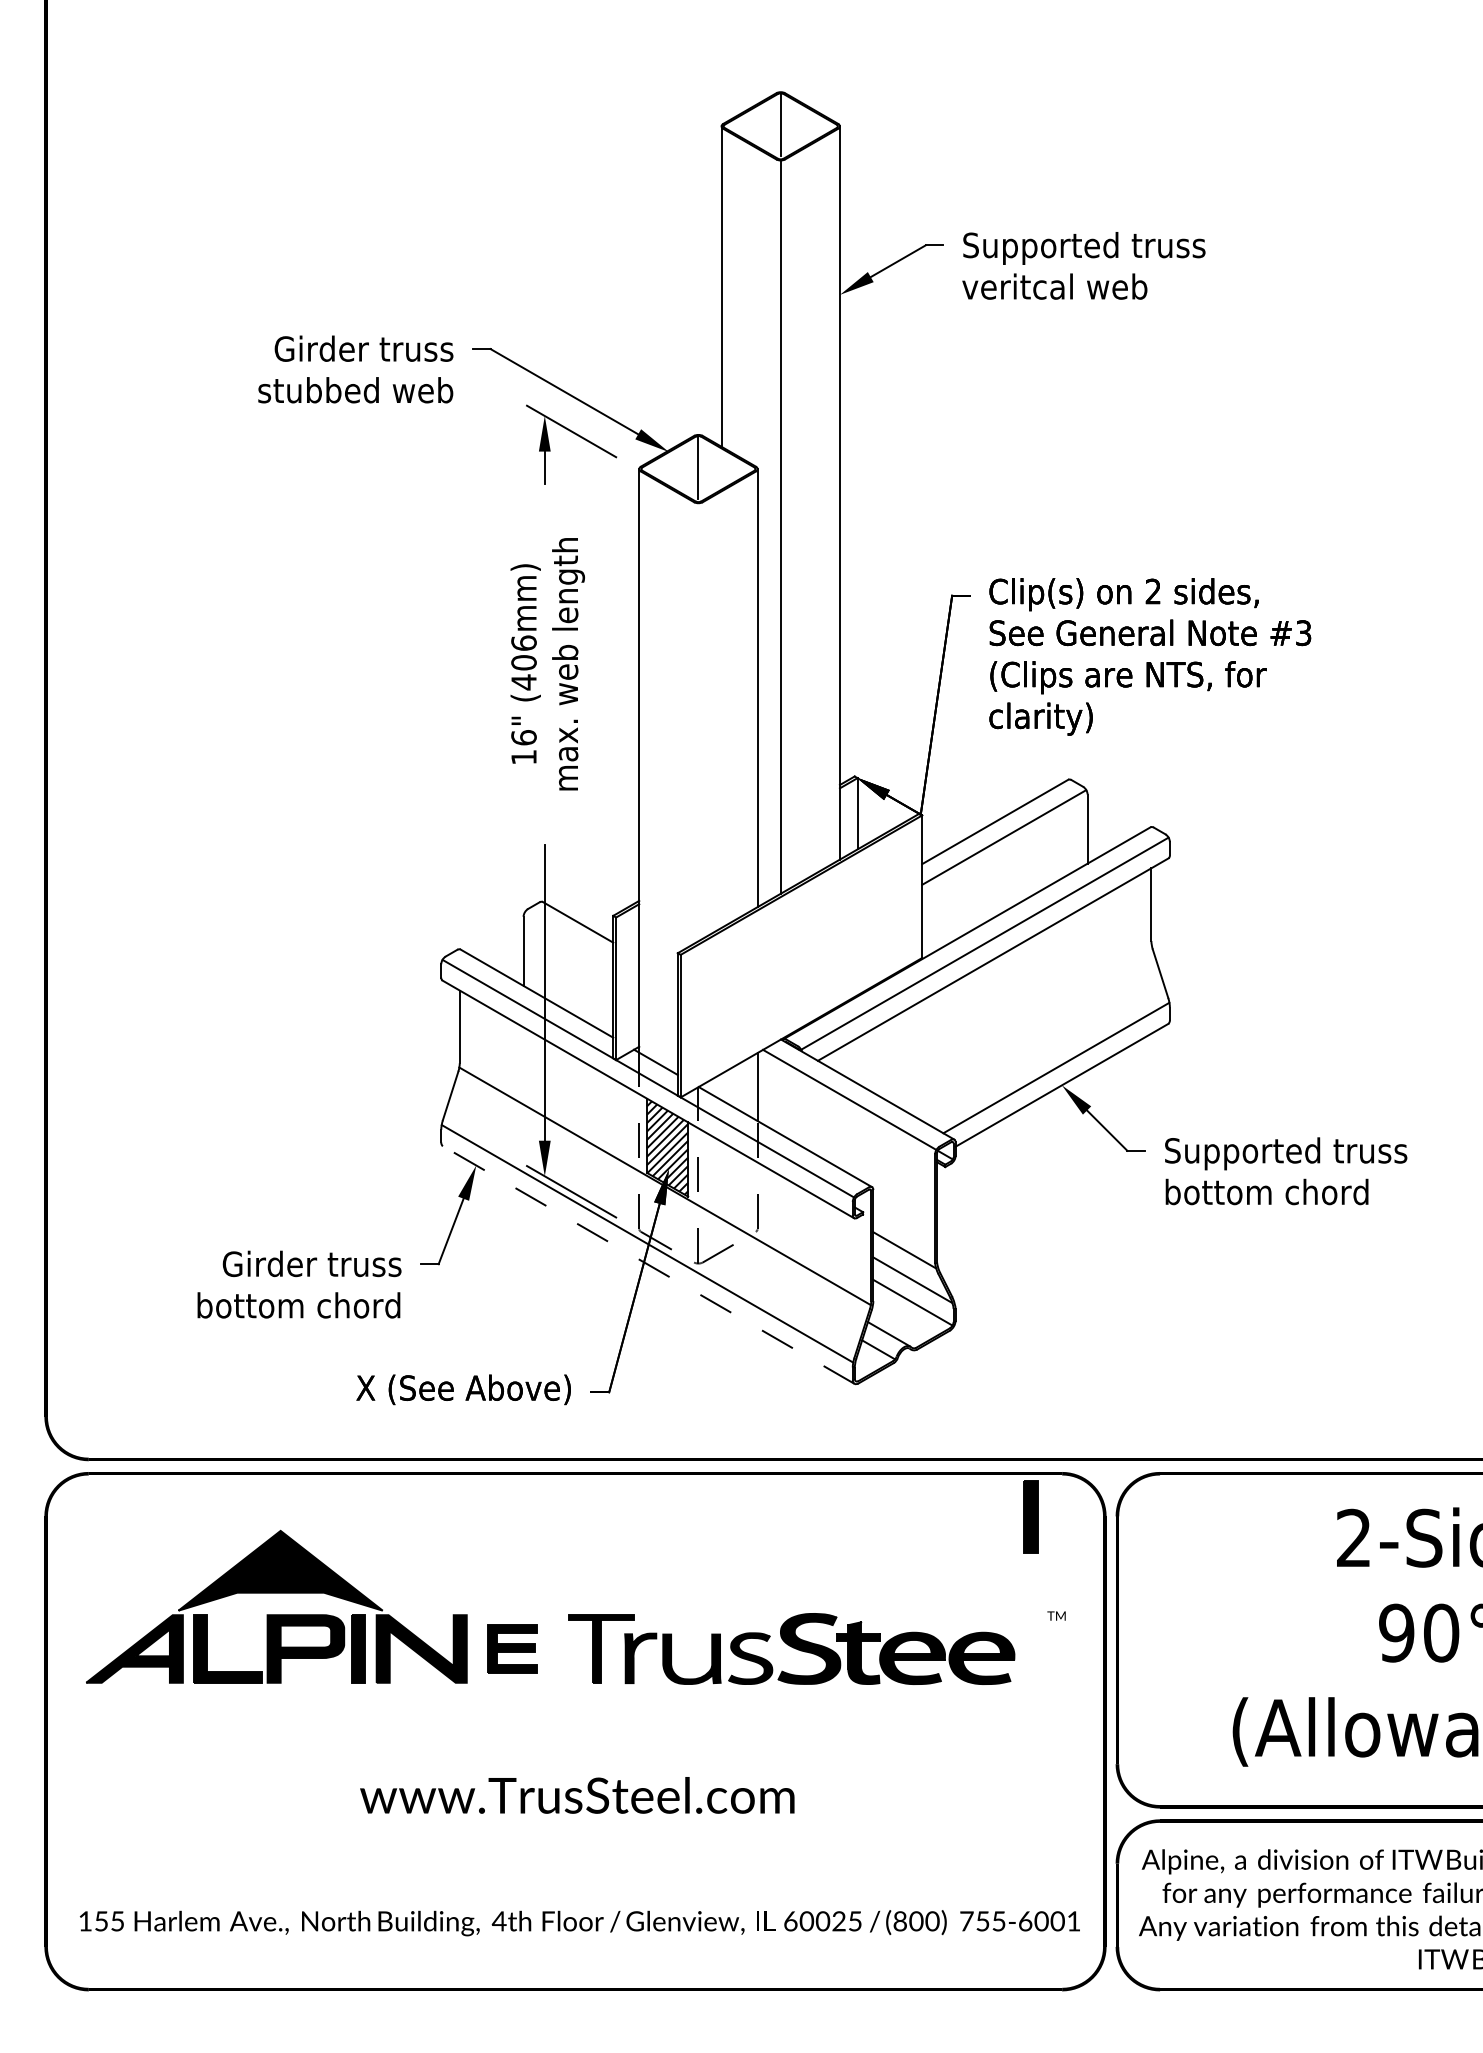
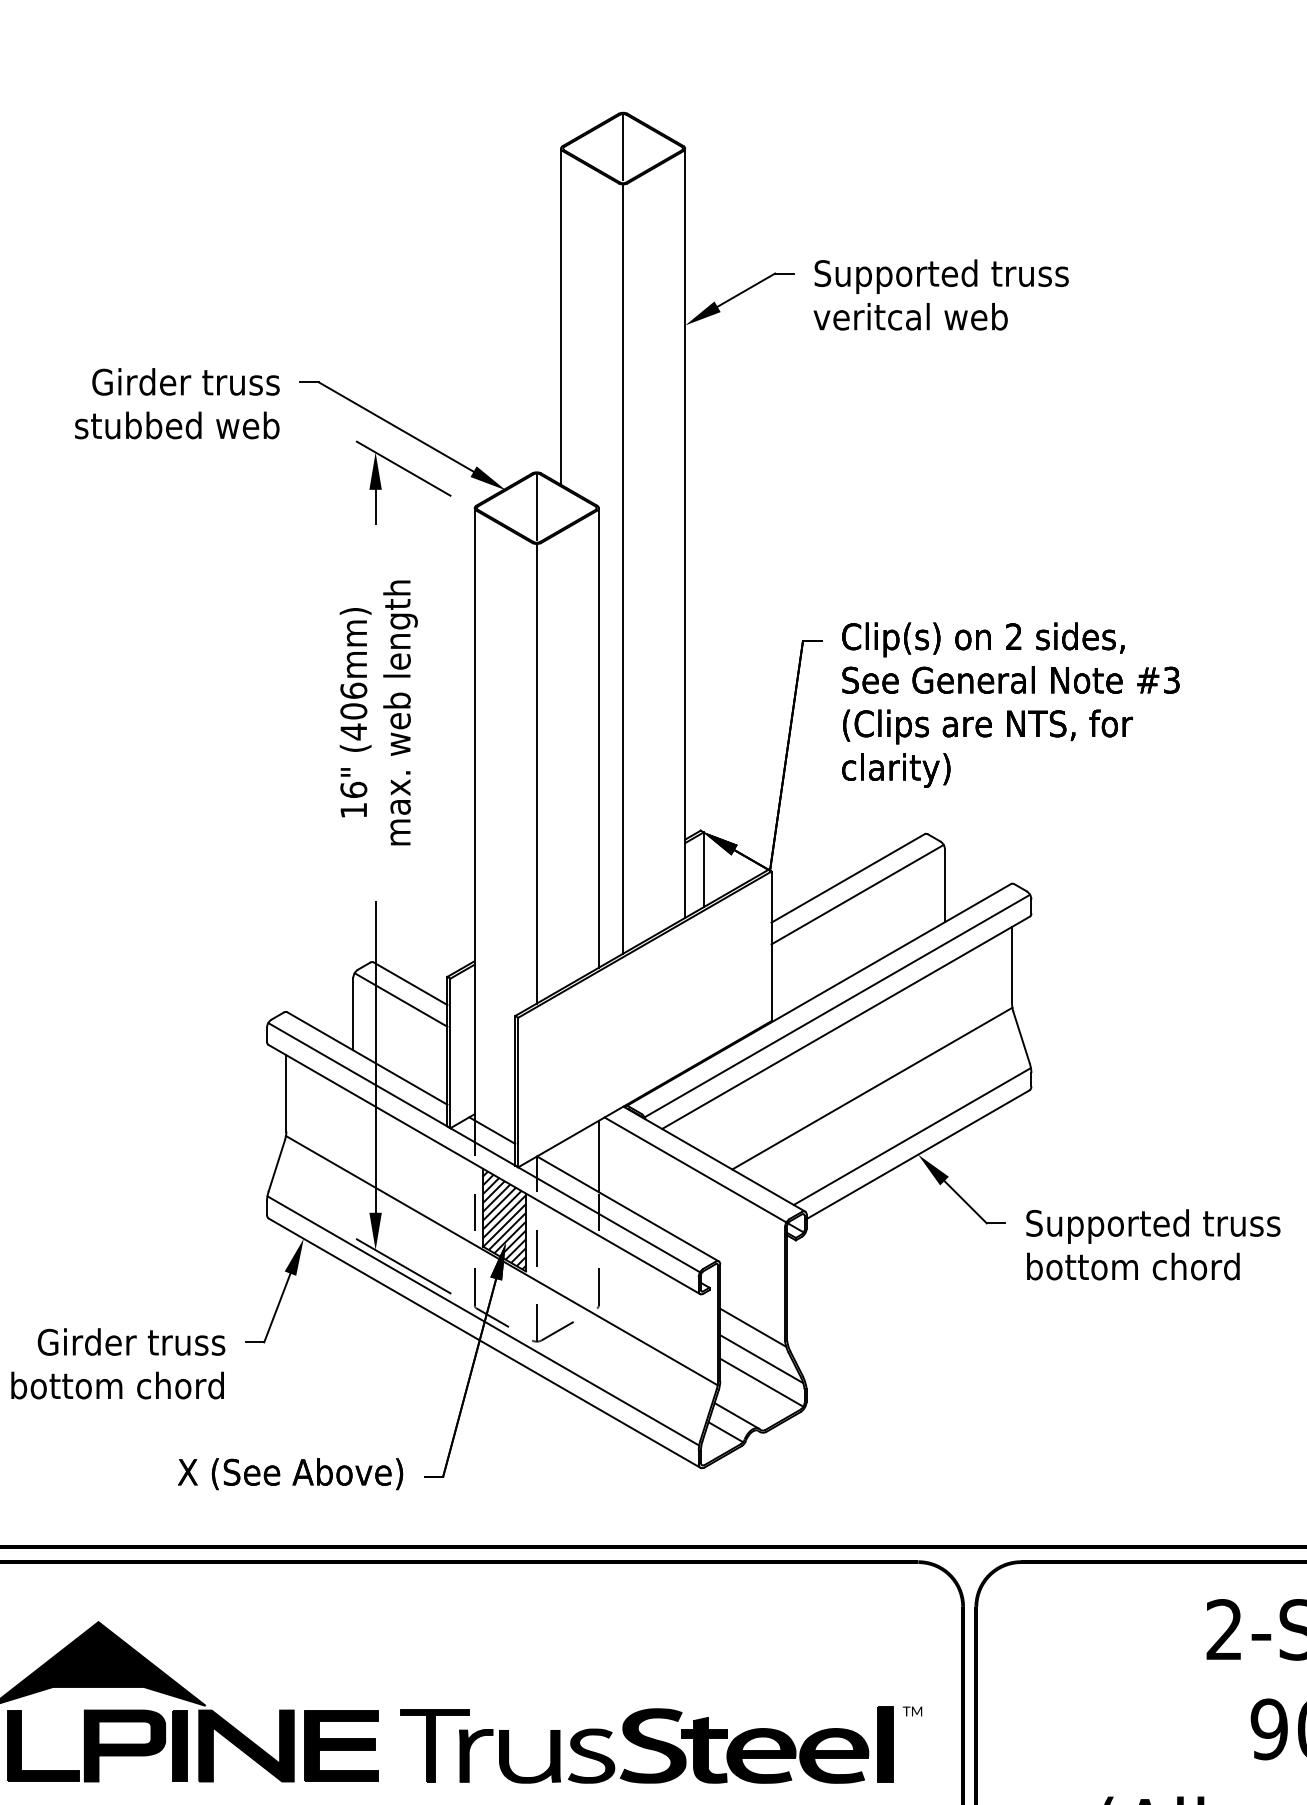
line: (698, 722) -> (536, 774), added
line: (568, 937) -> (400, 999), added
line: (1017, 1022) -> (871, 1088), added
line: (648, 1265) -> (484, 1343), dashed -> solid
part: (1030, 1516) -> (885, 1743), moved
part: (512, 1648) -> (341, 1745), size x1.43

